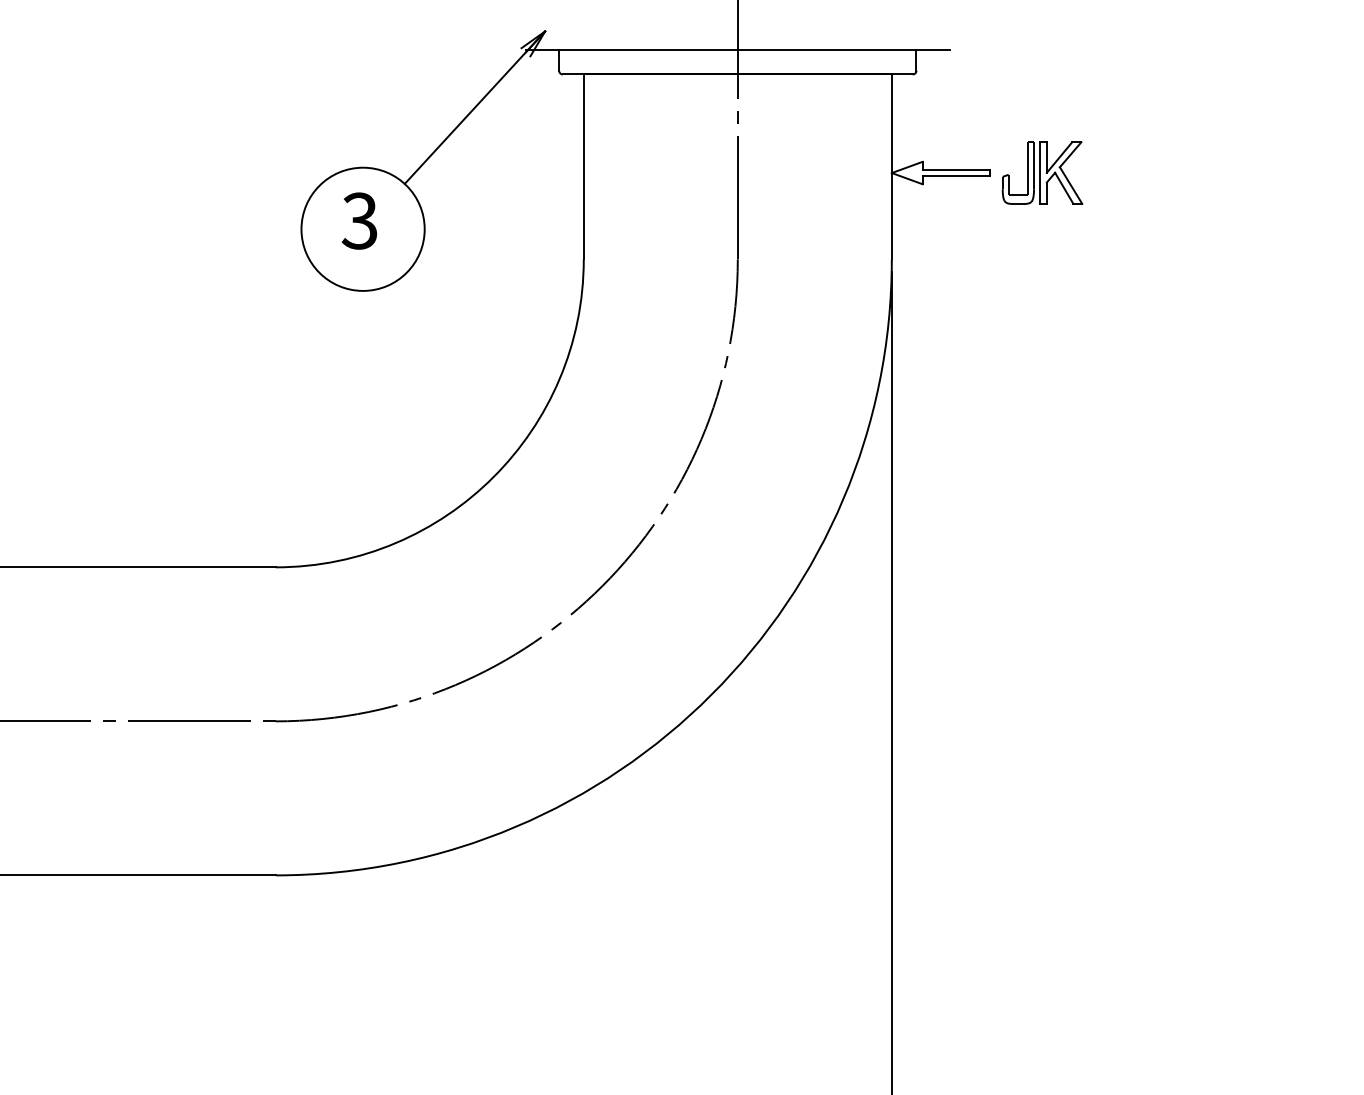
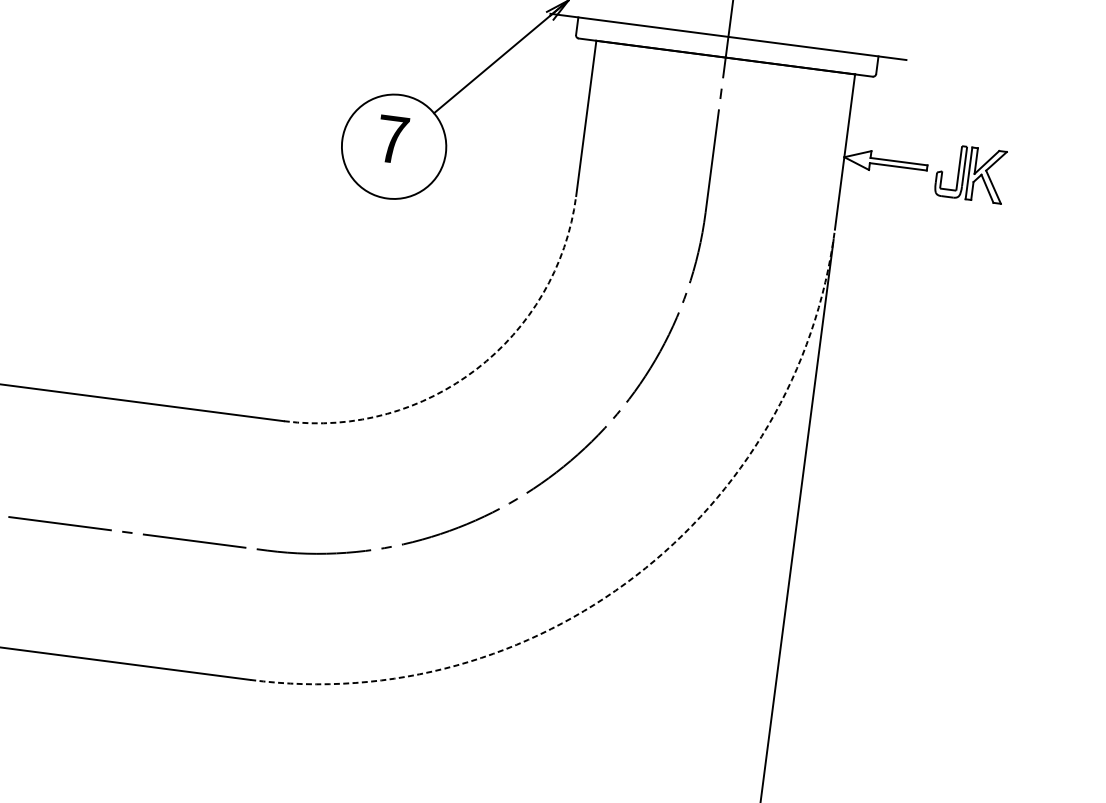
text: (359, 220) -> (392, 138), 3 -> 7
arc: (493, 477) -> (476, 369), solid -> dashed
arc: (711, 694) -> (636, 575), solid -> dashed

